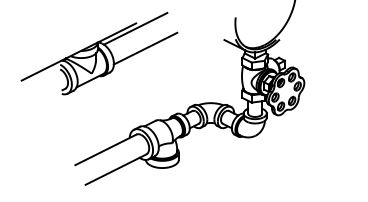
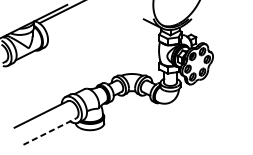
line: (145, 48) -> (75, 26), removed
line: (115, 169) -> (49, 131), solid -> dashed

